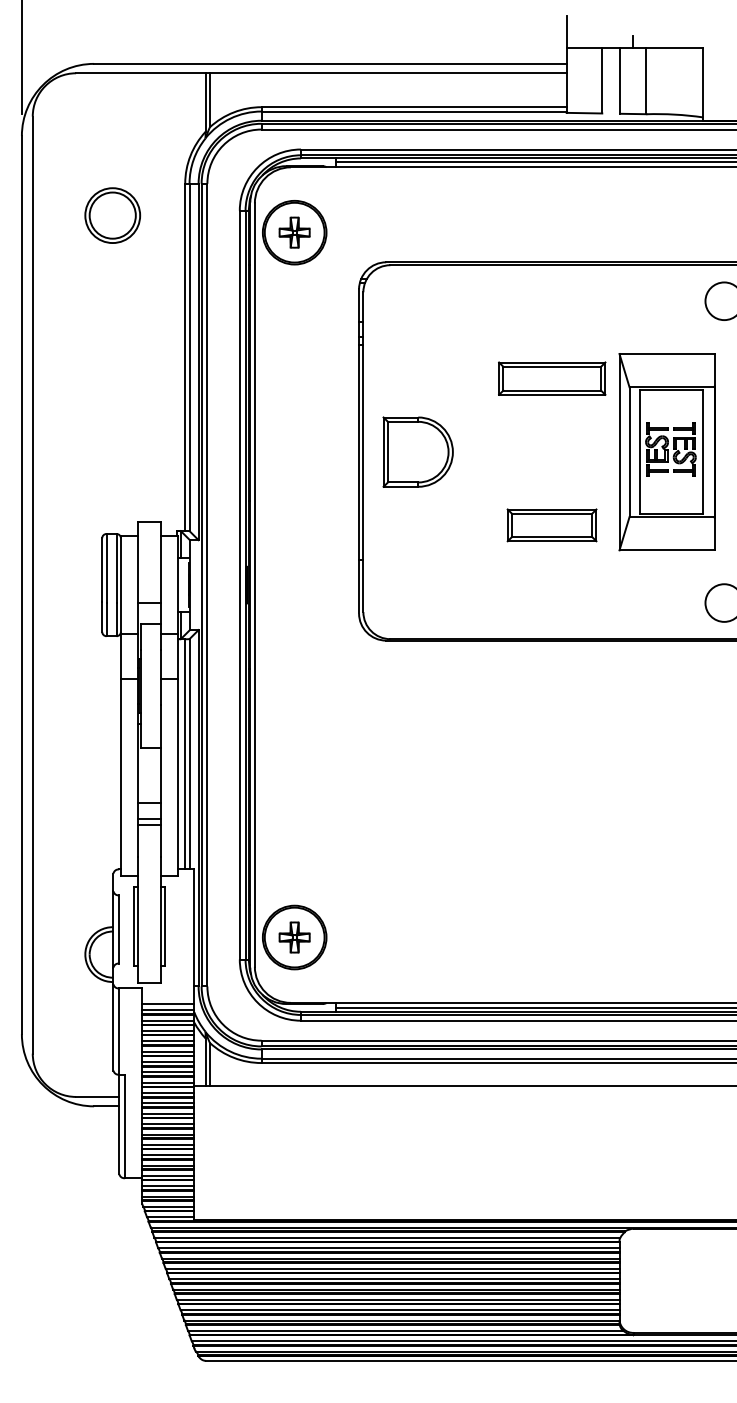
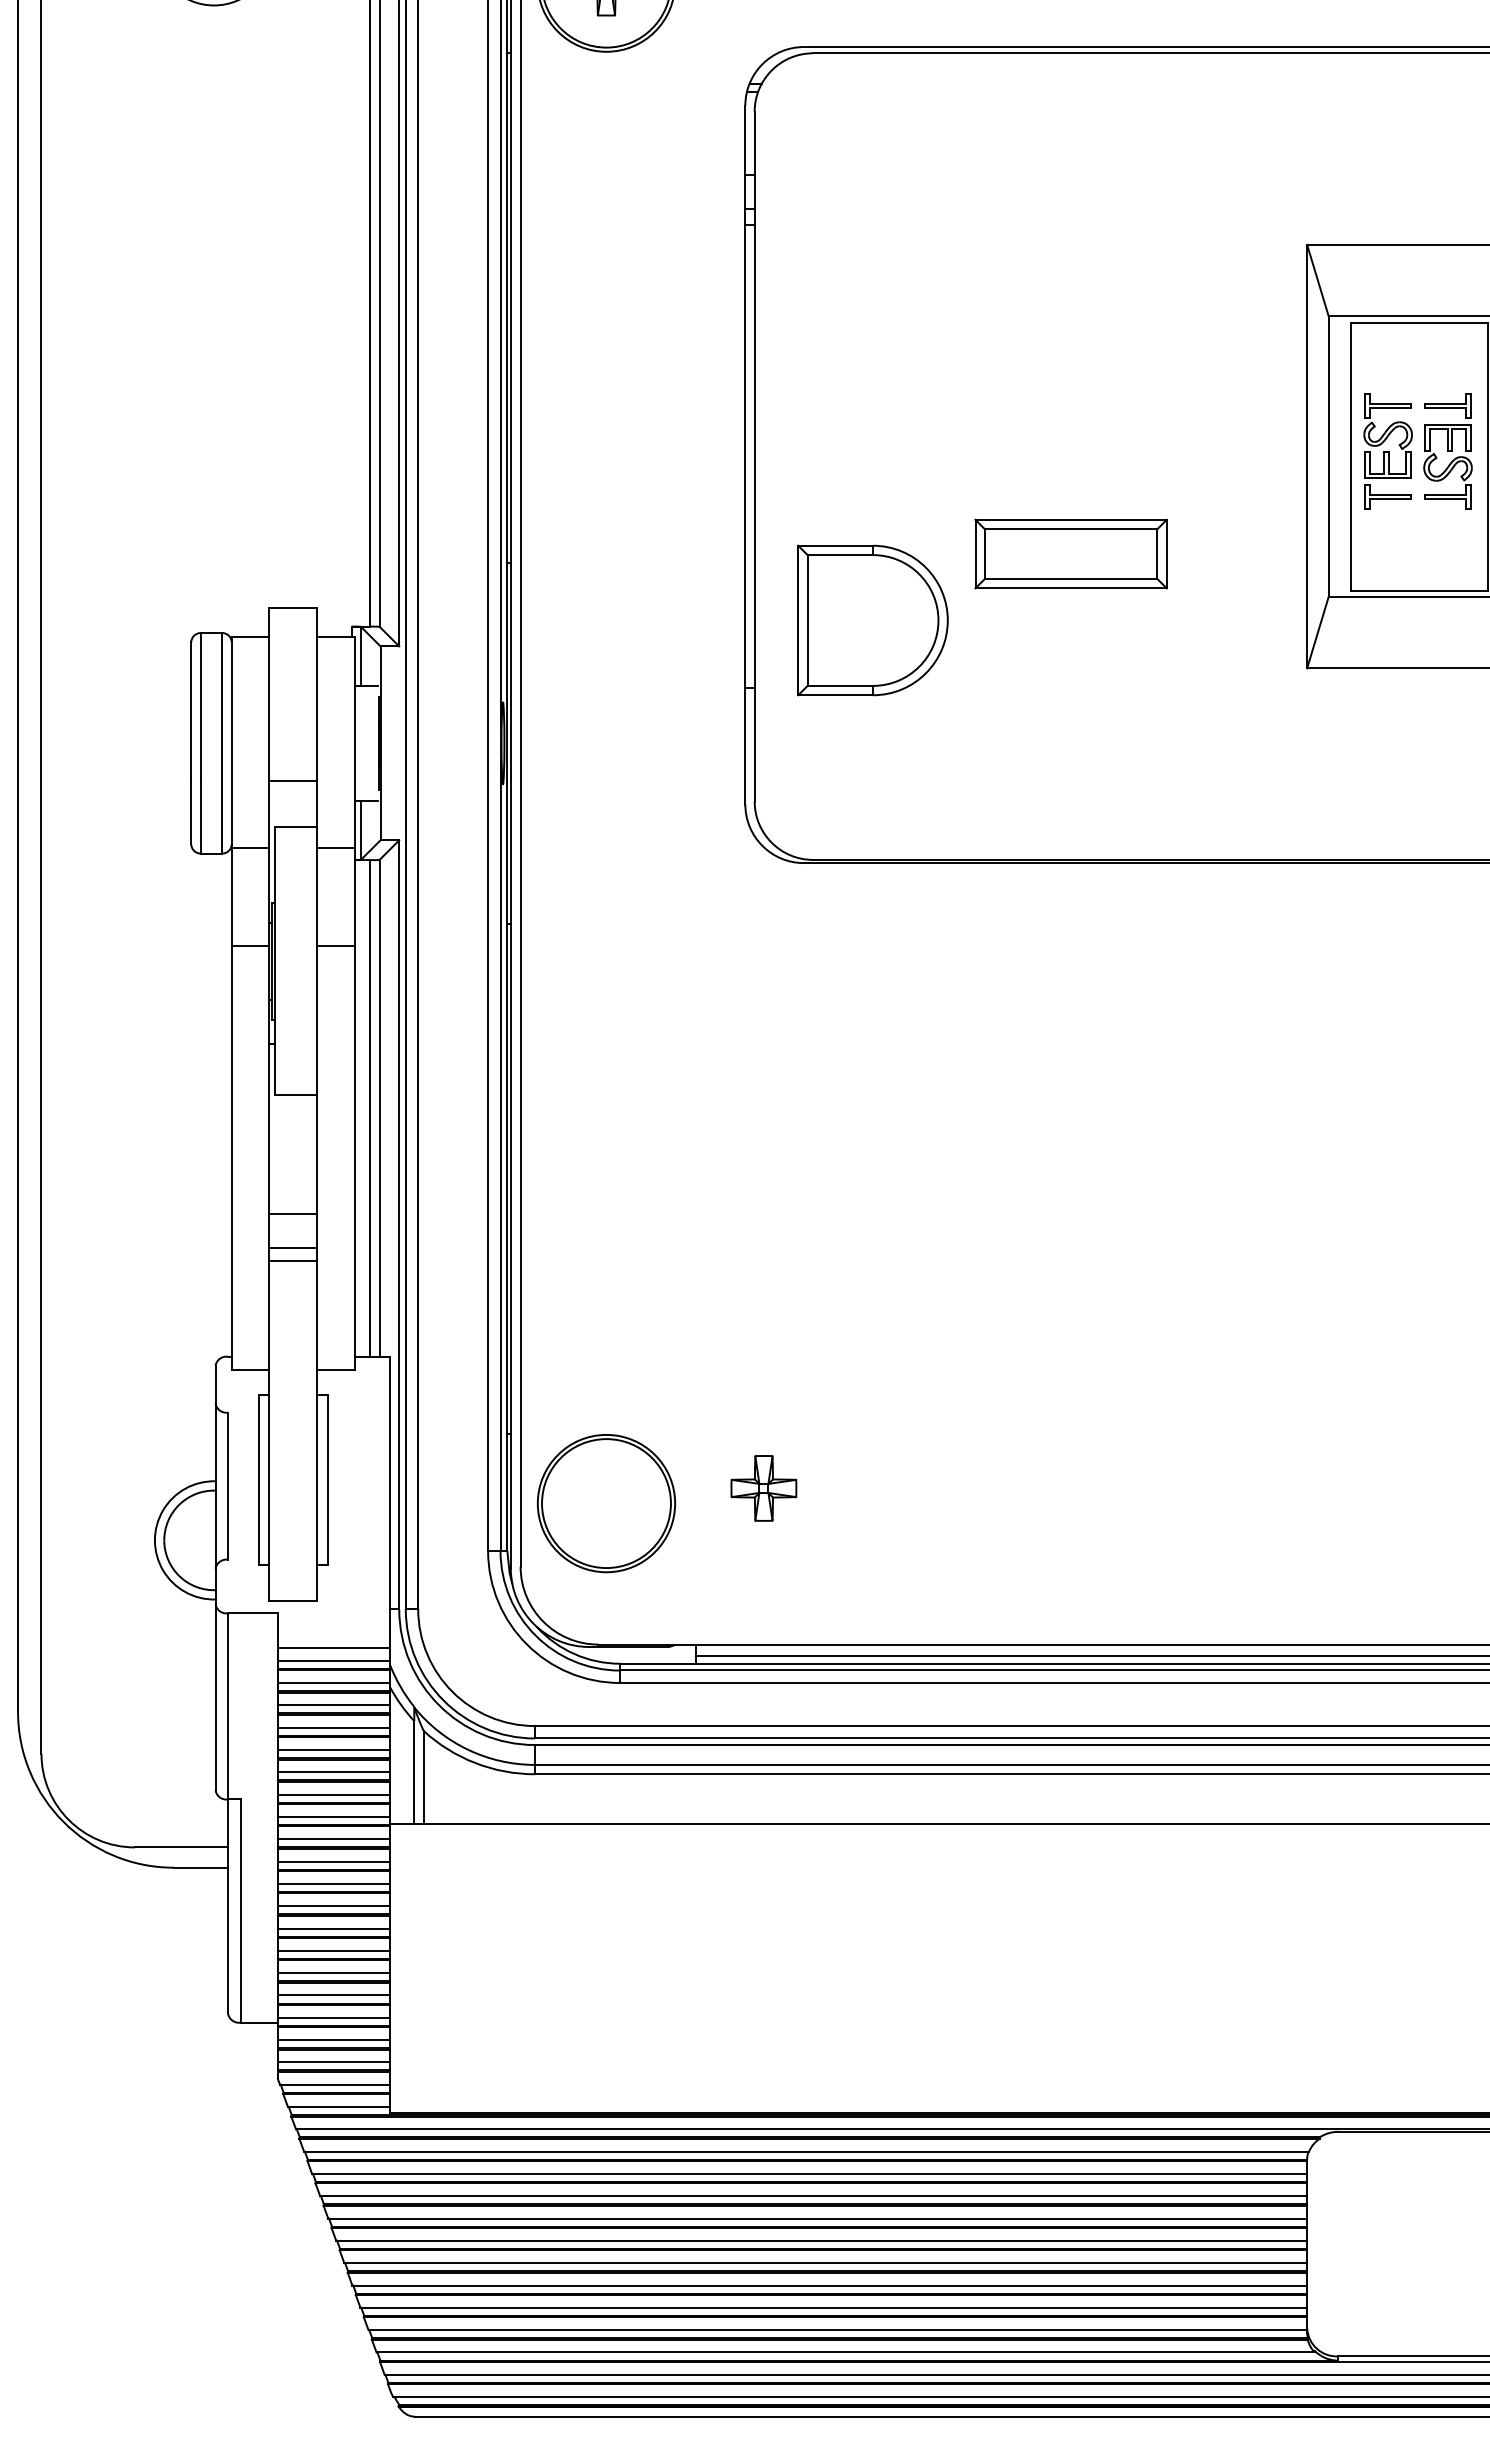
part: (552, 378) -> (1162, 297), removed
part: (417, 451) -> (871, 619), moved
part: (551, 525) -> (1069, 554), moved
part: (294, 937) -> (763, 1488), moved

